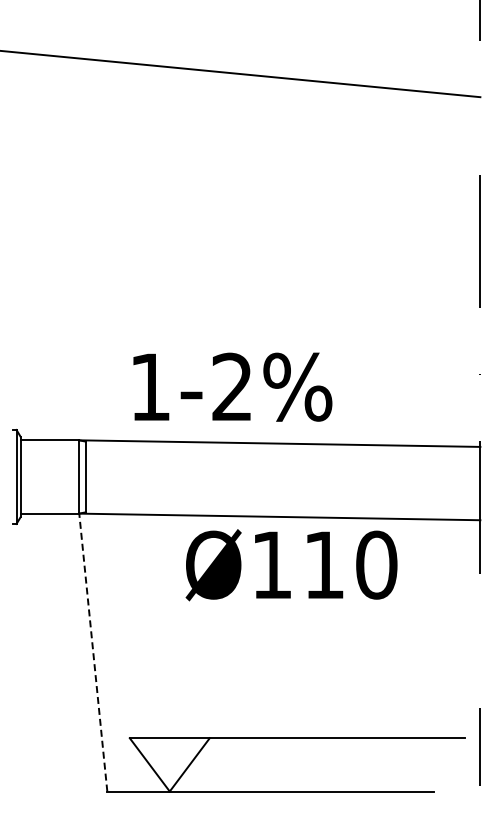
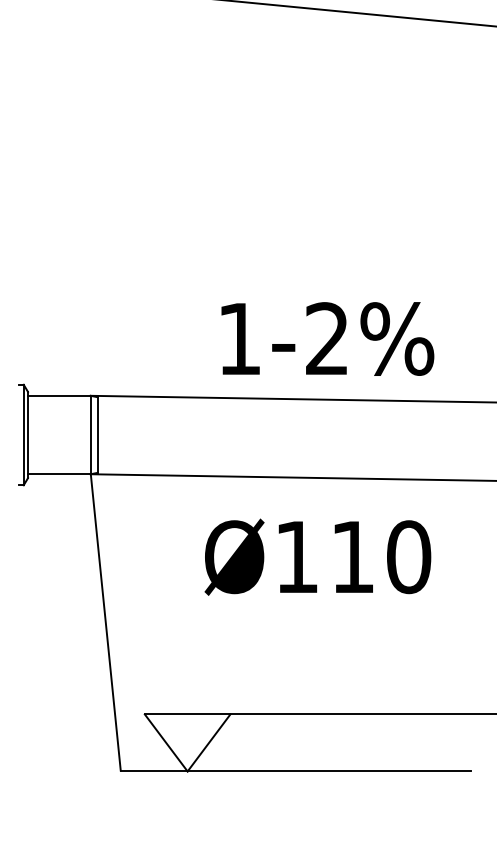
text: (232, 386) -> (327, 338), moved
text: (291, 565) -> (317, 557), moved
line: (93, 652) -> (106, 622), dashed -> solid

